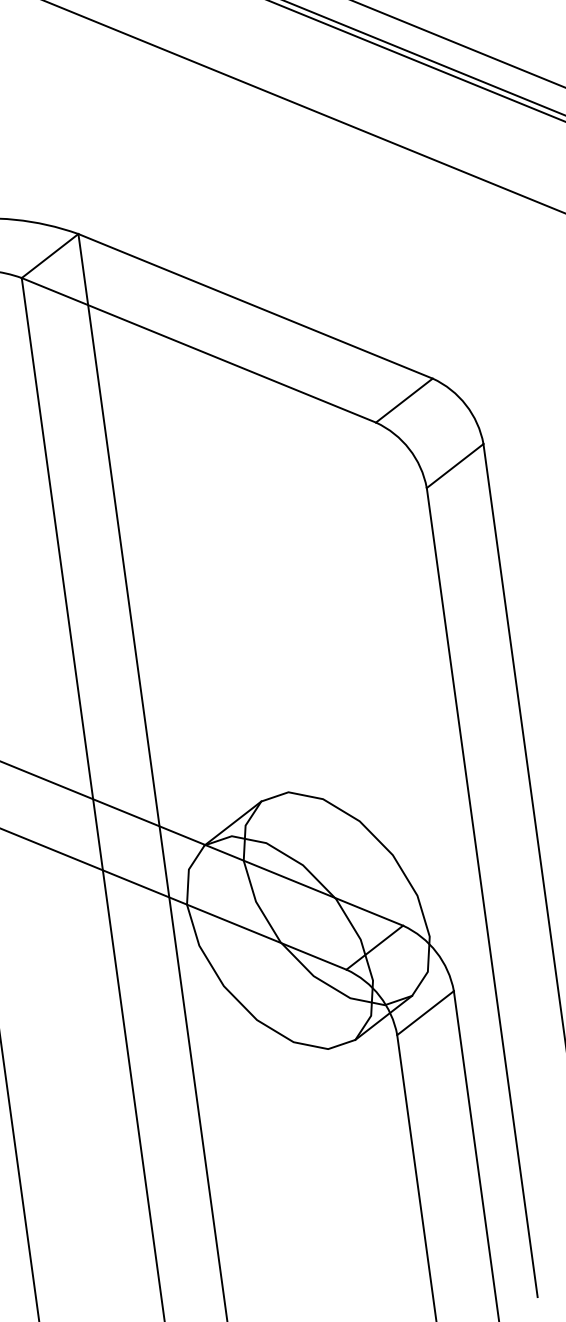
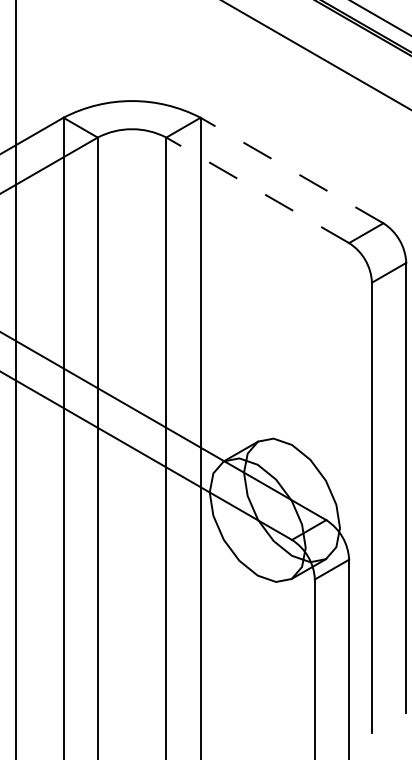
line: (256, 306) -> (292, 170), solid -> dashed
line: (198, 350) -> (257, 190), solid -> dashed

